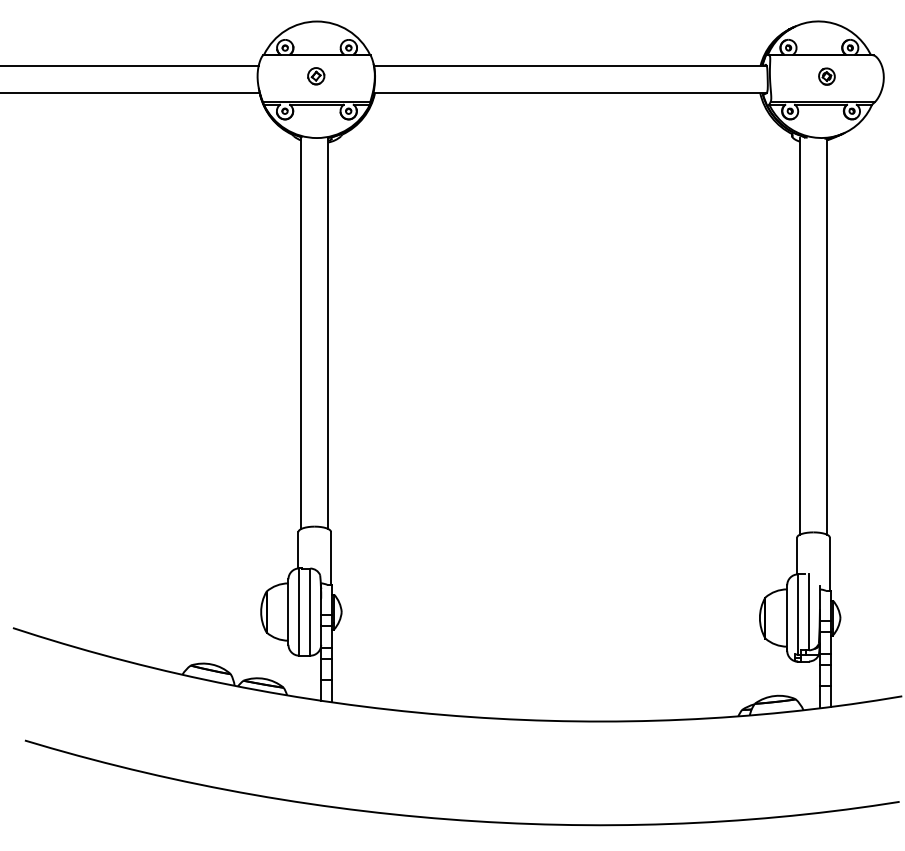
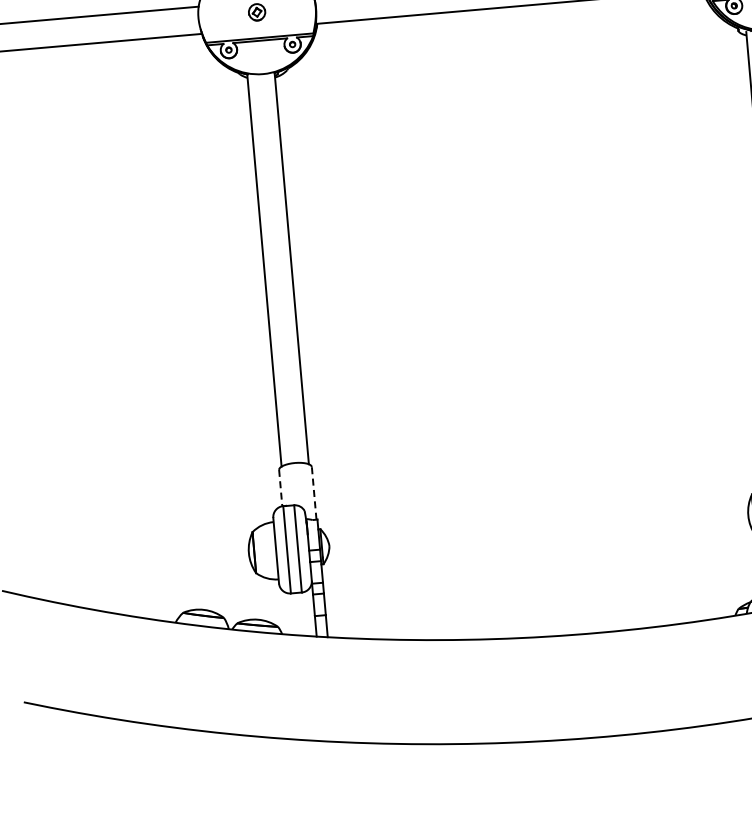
line: (298, 550) -> (280, 488), solid -> dashed
line: (331, 557) -> (314, 492), solid -> dashed

